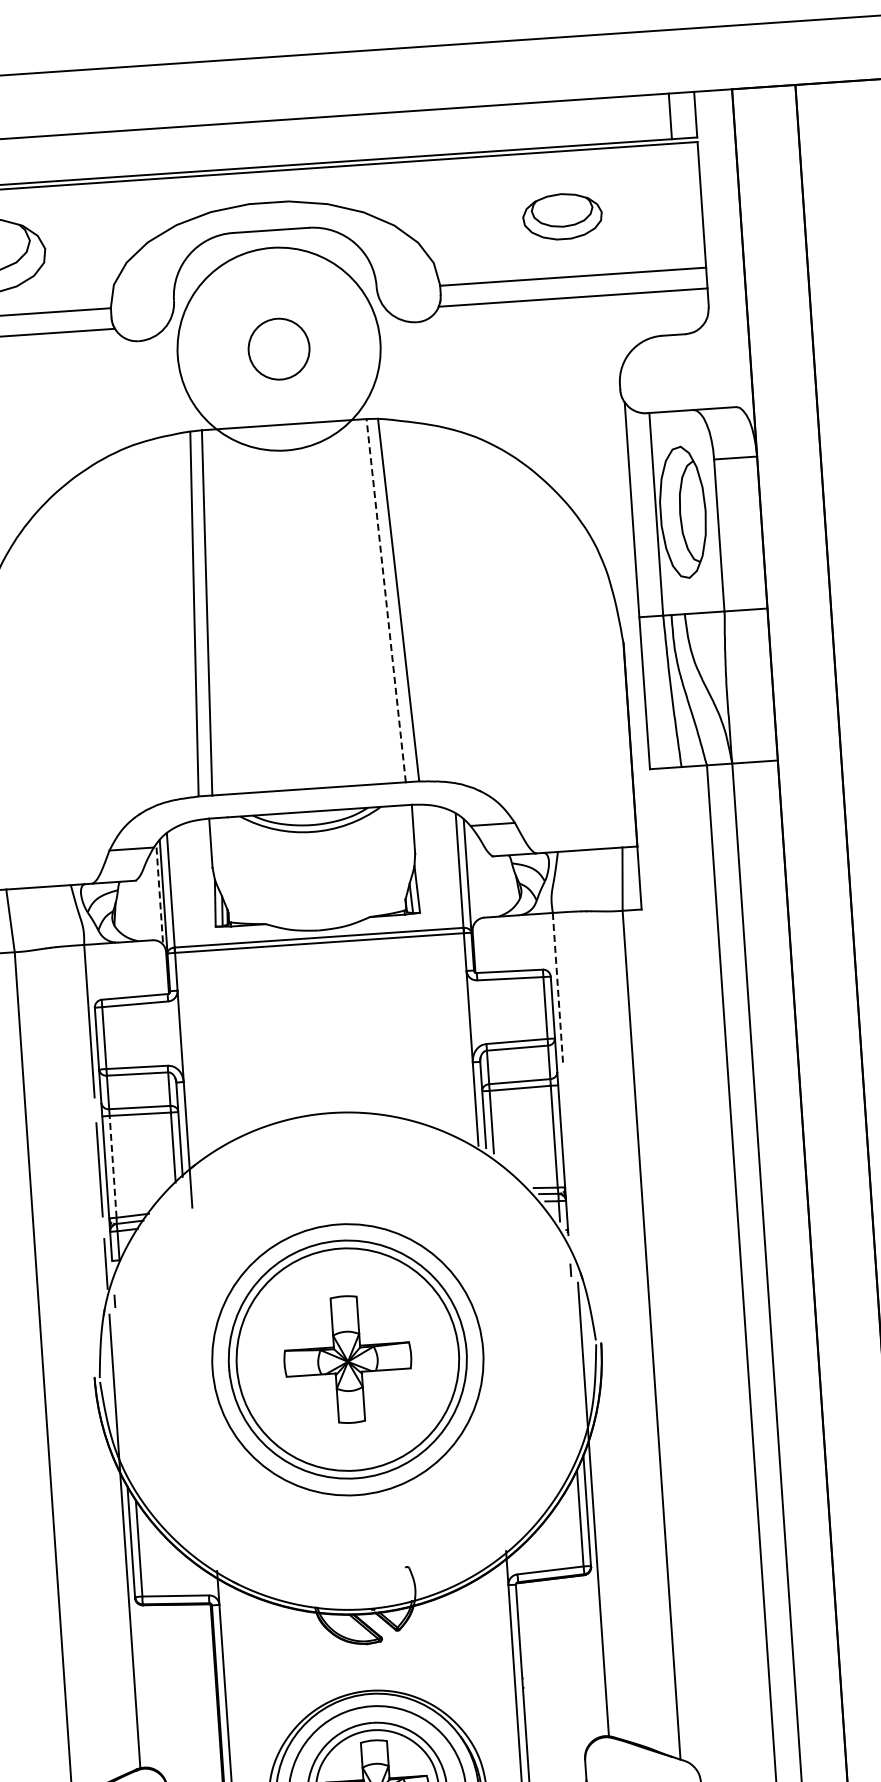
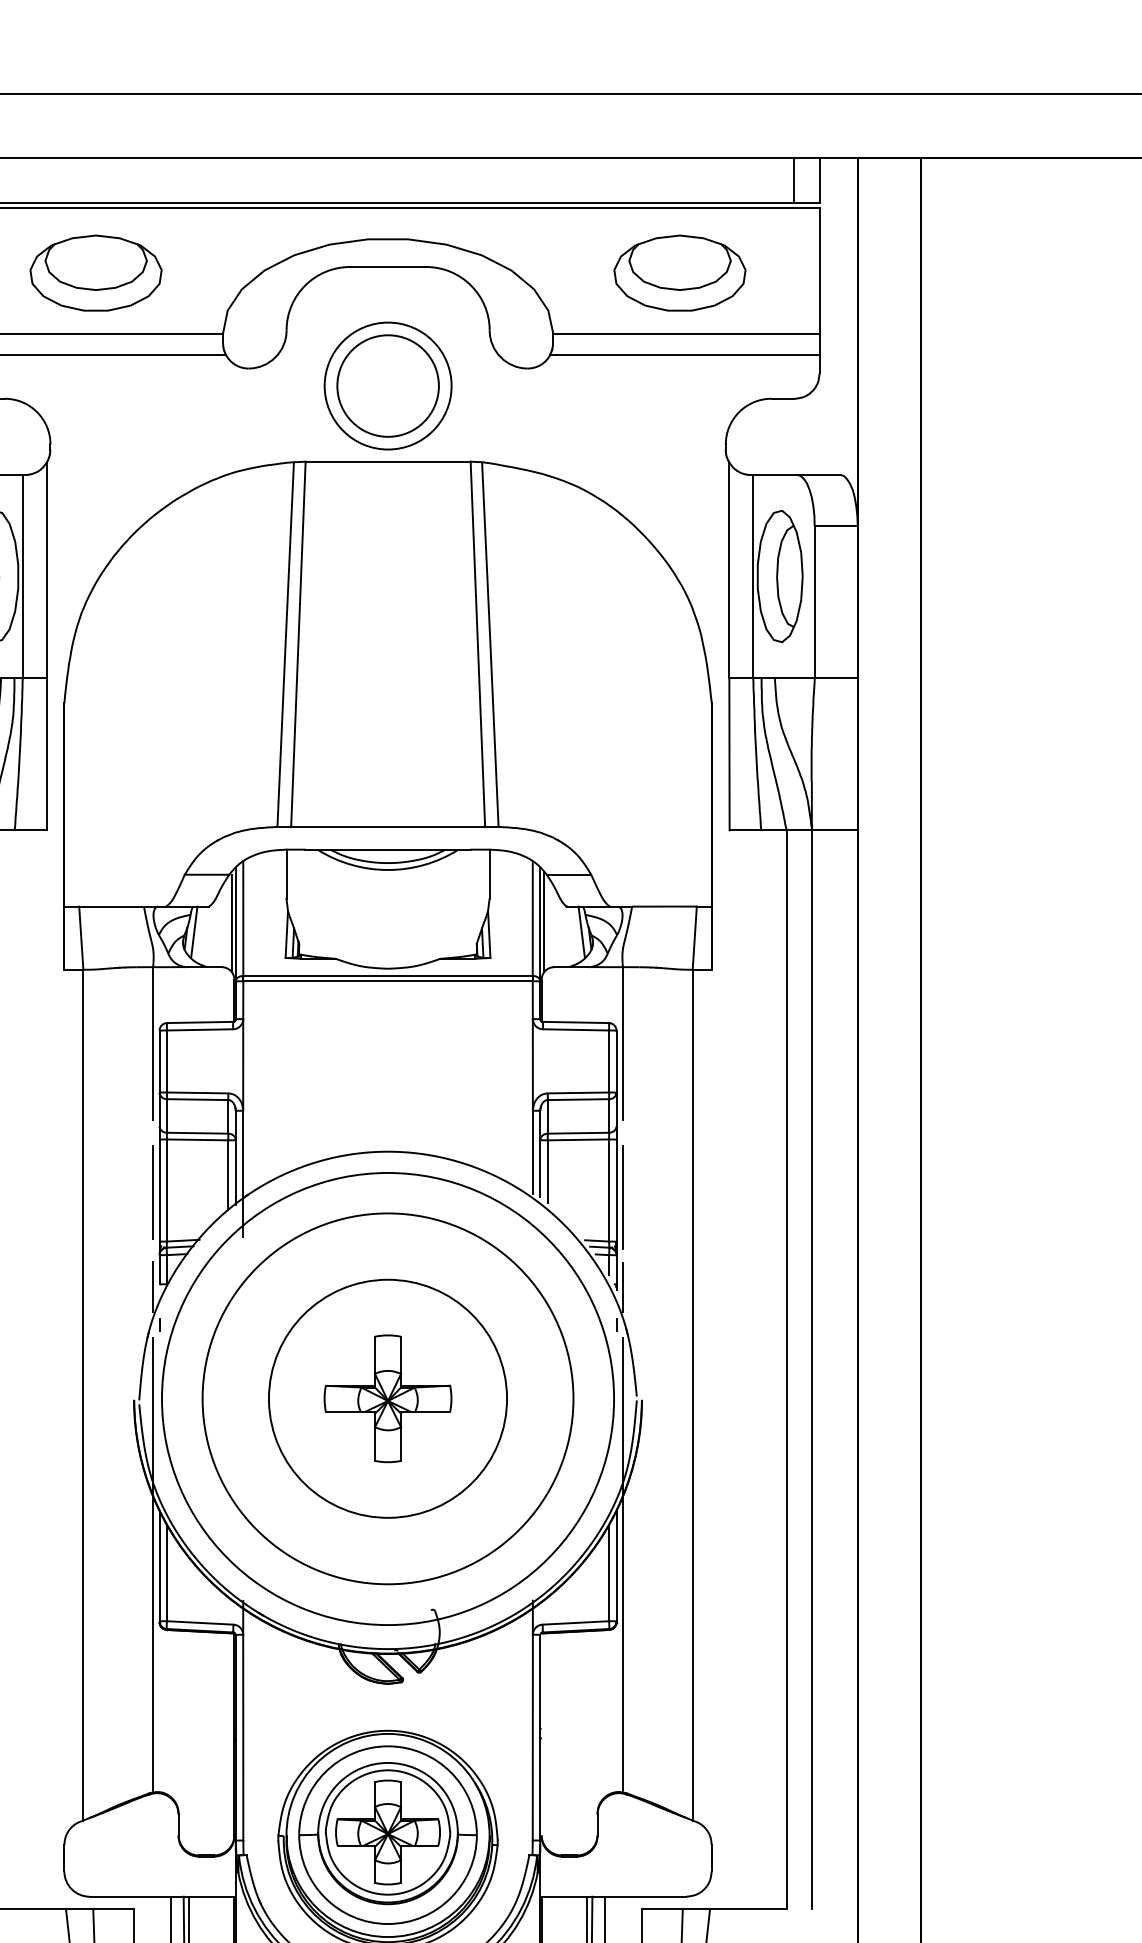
part: (562, 216) -> (679, 272), size x1.67
circle: (278, 348) -> (387, 385), size x0.62
circle: (278, 348) -> (387, 385), size x1.67
line: (385, 600) -> (477, 644), dashed -> solid
line: (471, 872) -> (544, 921), added
line: (509, 880) -> (581, 931), added
line: (159, 896) -> (231, 923), dashed -> solid
line: (123, 906) -> (194, 931), added
line: (557, 990) -> (622, 1044), dashed -> solid
line: (568, 1142) -> (622, 1197), added
line: (112, 1166) -> (166, 1190), dashed -> solid
line: (574, 1231) -> (622, 1286), added
circle: (347, 1359) -> (387, 1398), size x1.67
circle: (347, 1359) -> (387, 1398), size x1.67

